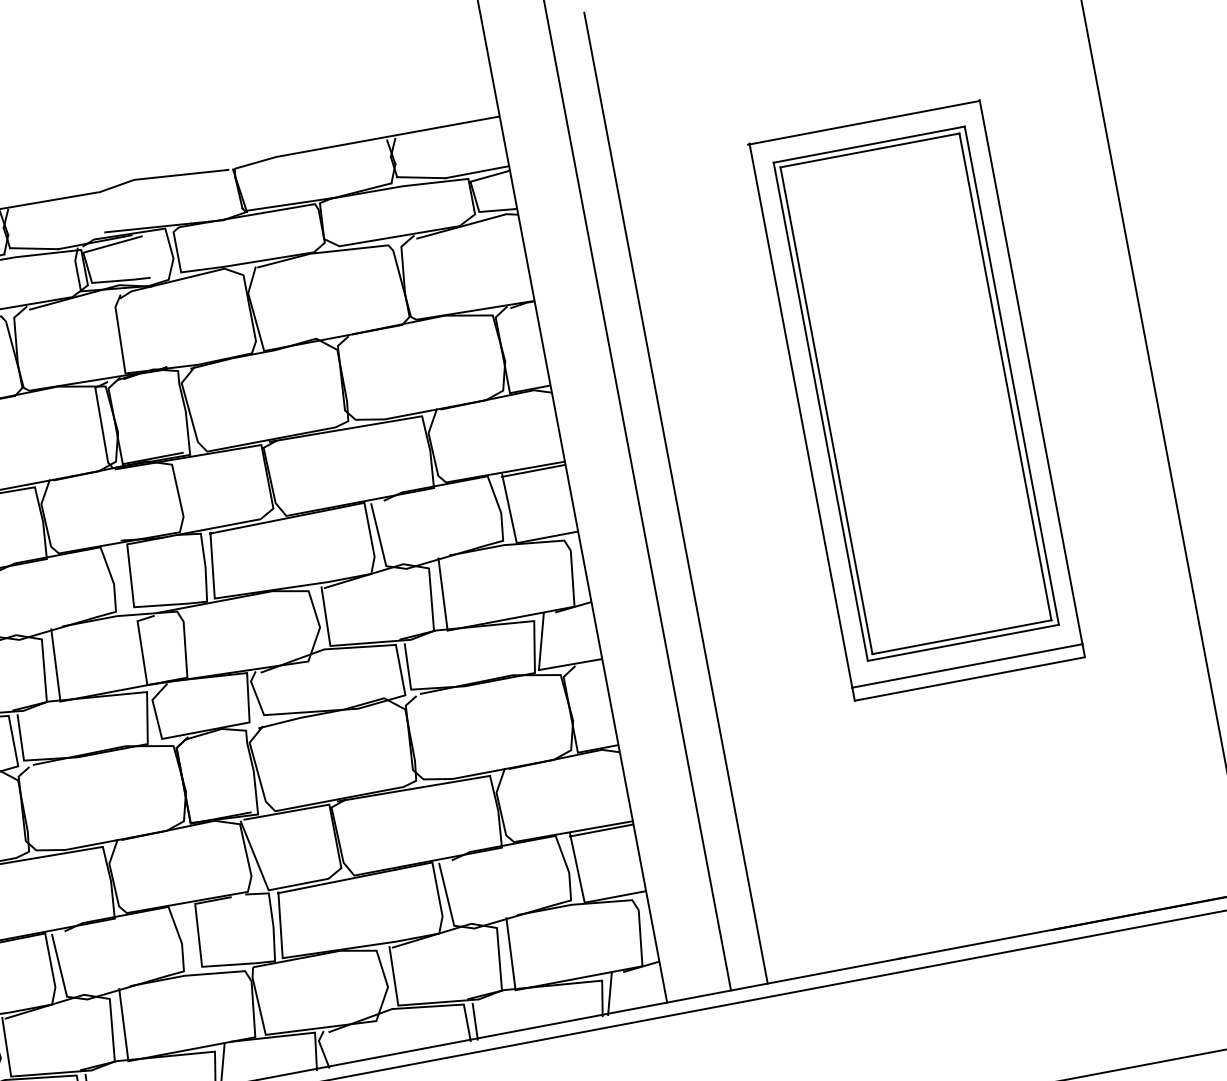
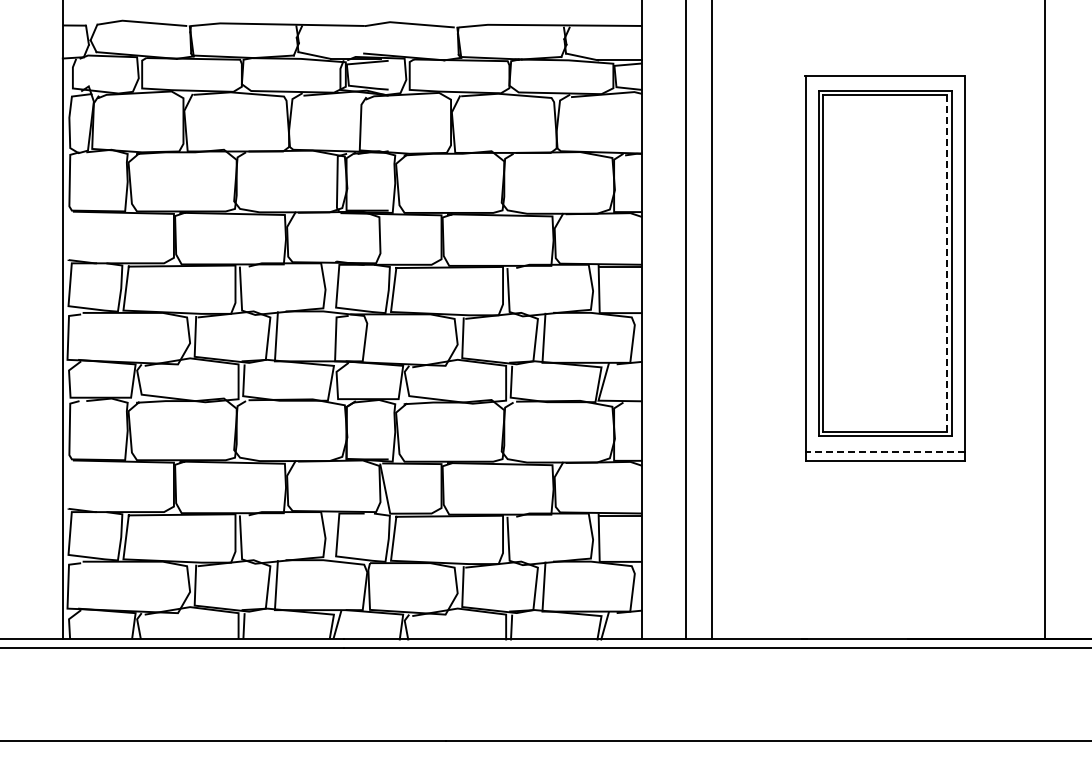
line: (1006, 377) -> (947, 264), solid -> dashed
line: (967, 666) -> (885, 452), solid -> dashed

